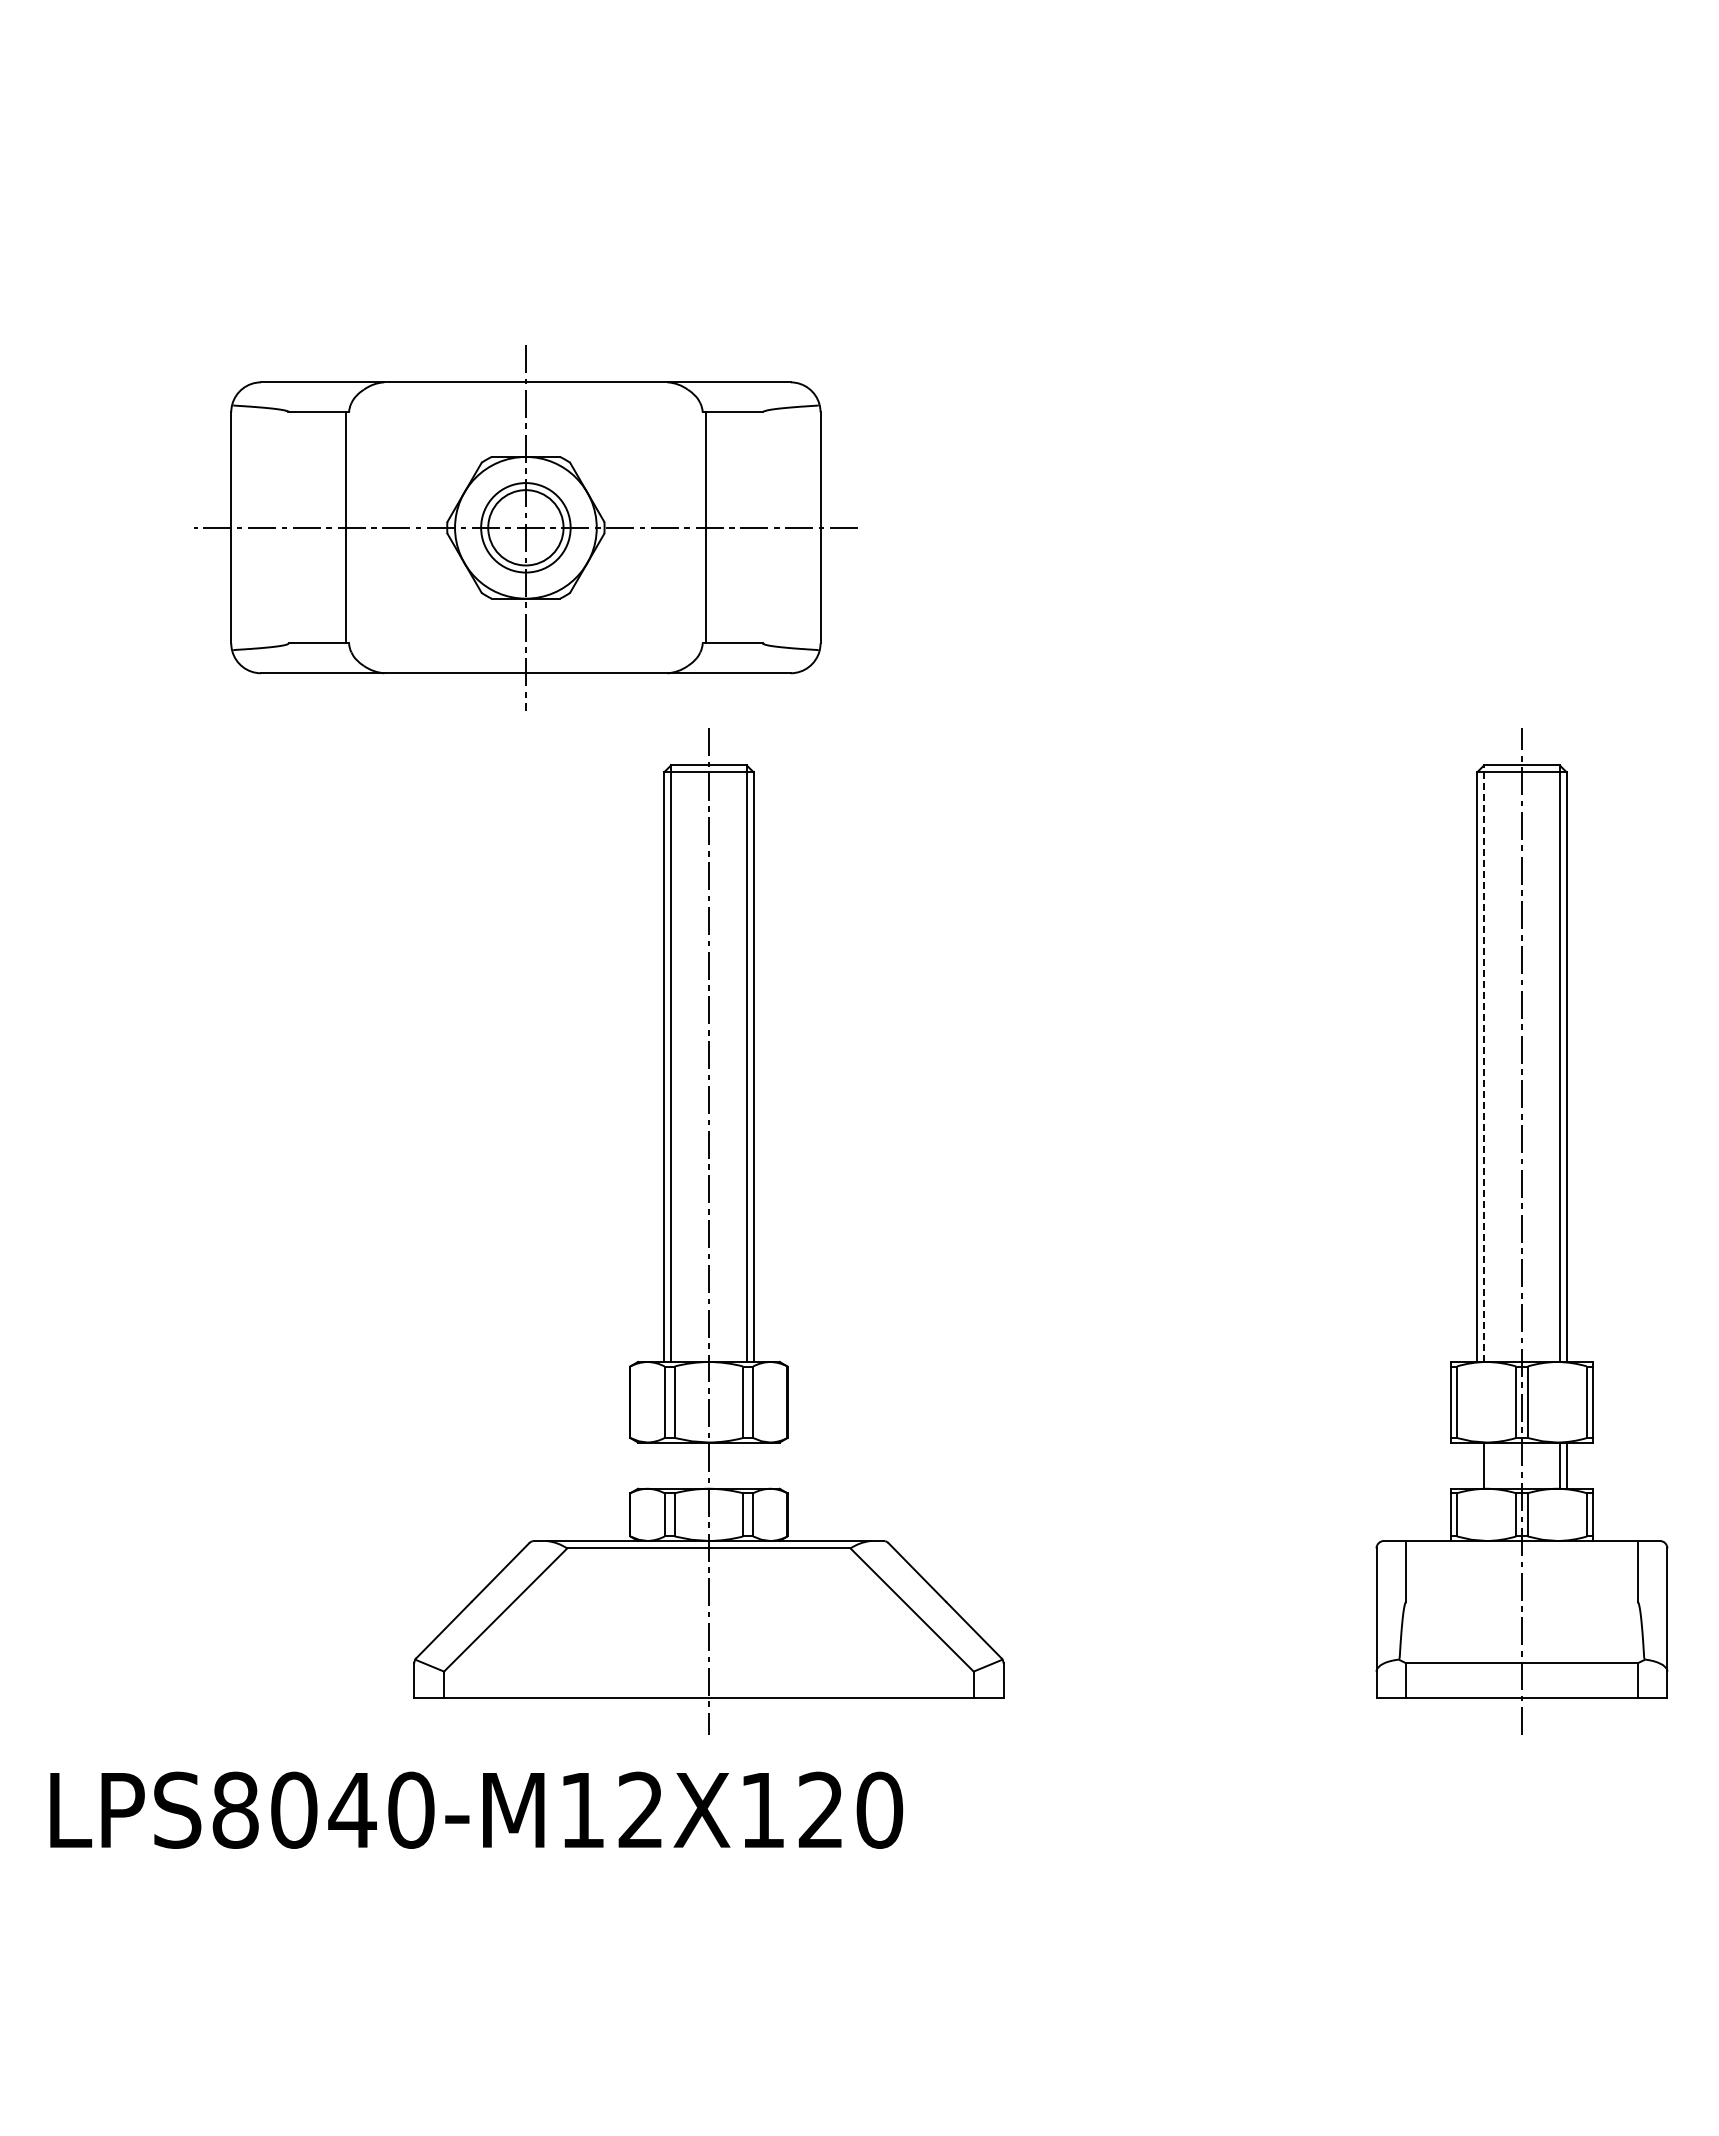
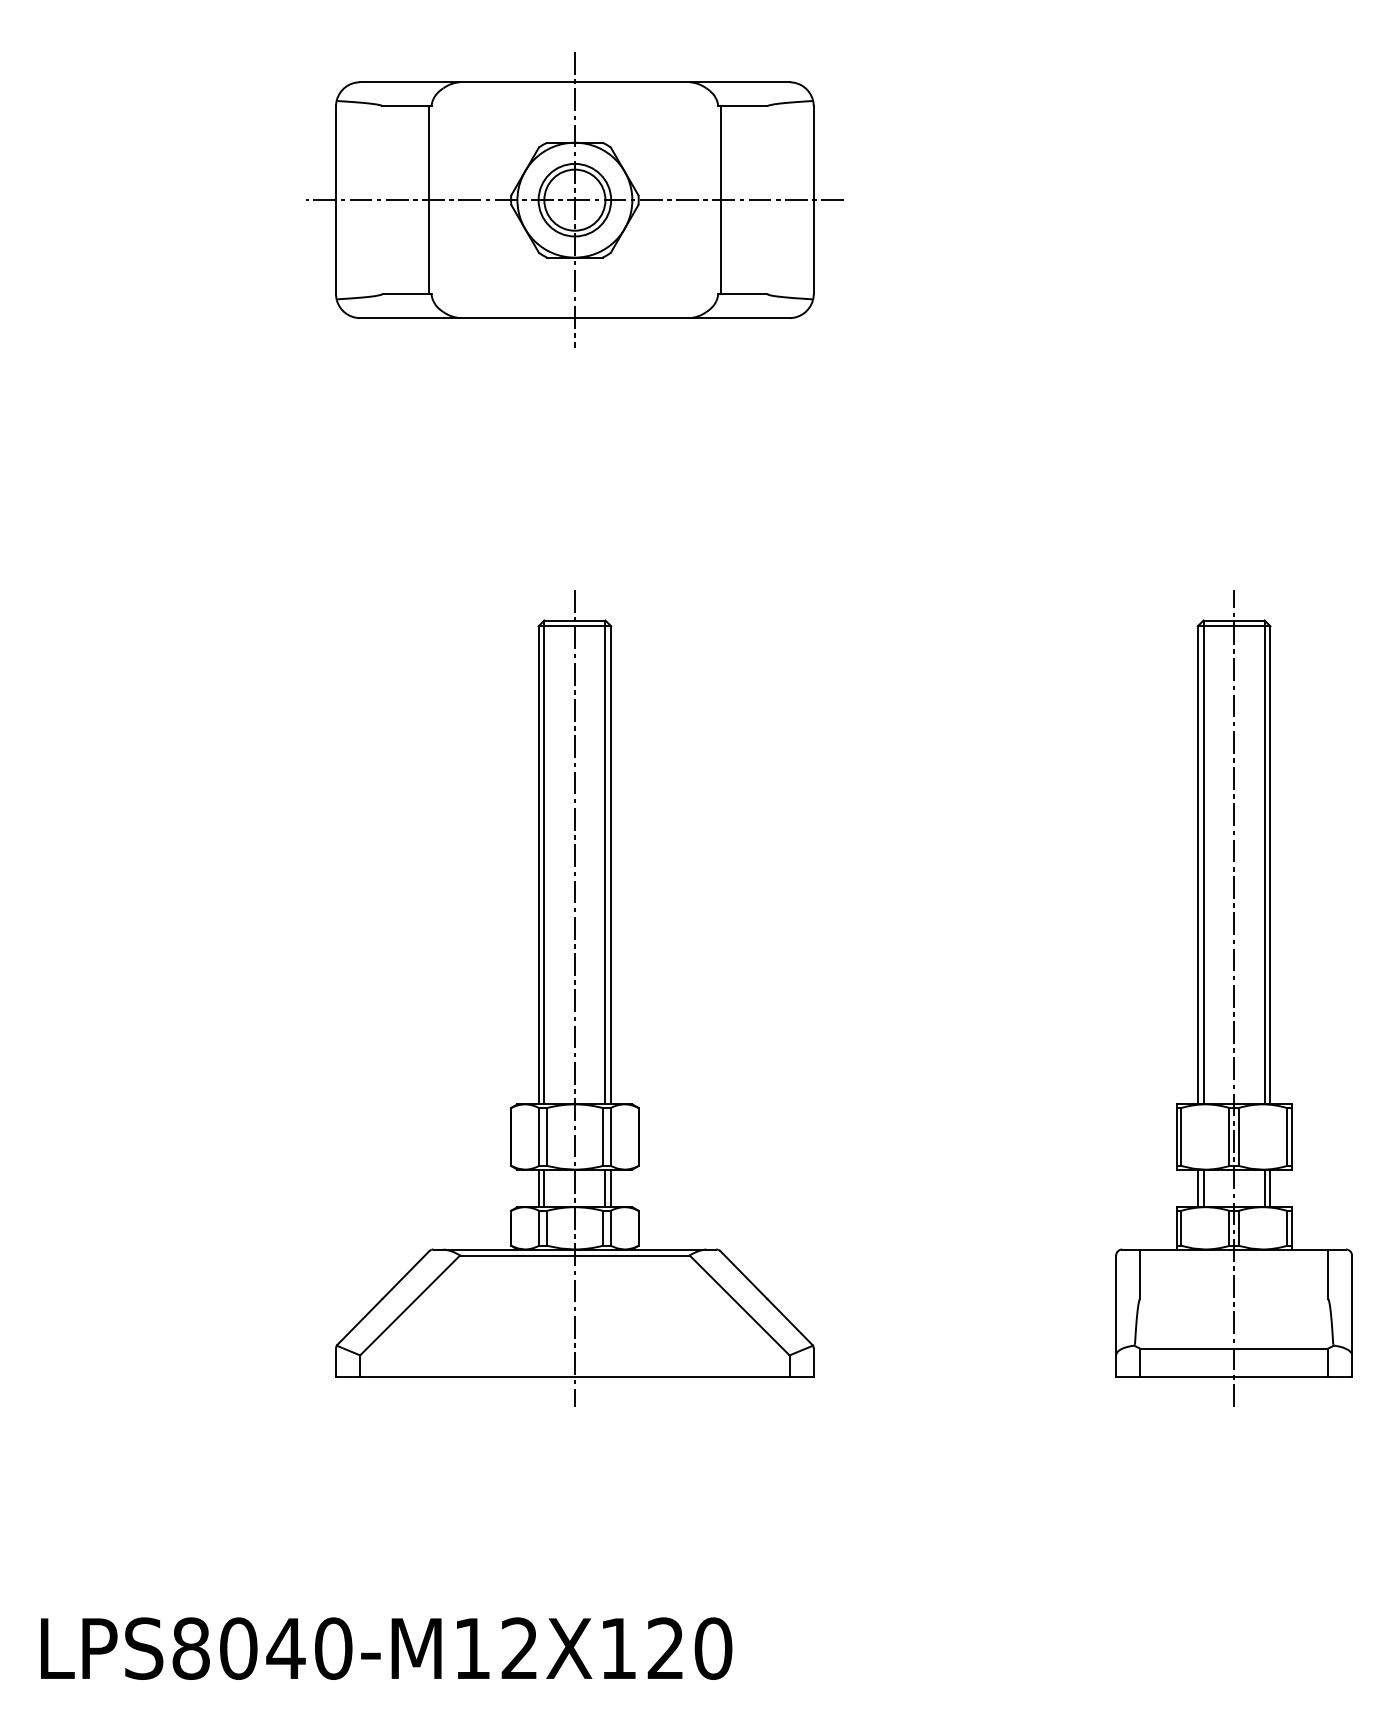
part: (525, 527) -> (574, 199), moved
line: (1484, 1063) -> (1203, 862), dashed -> solid
line: (664, 1465) -> (538, 1188), added
line: (671, 1465) -> (544, 1188), added
line: (746, 1465) -> (605, 1188), added
line: (753, 1465) -> (611, 1188), added
line: (1477, 1465) -> (1198, 1188), added
text: (476, 1809) -> (386, 1648), moved

